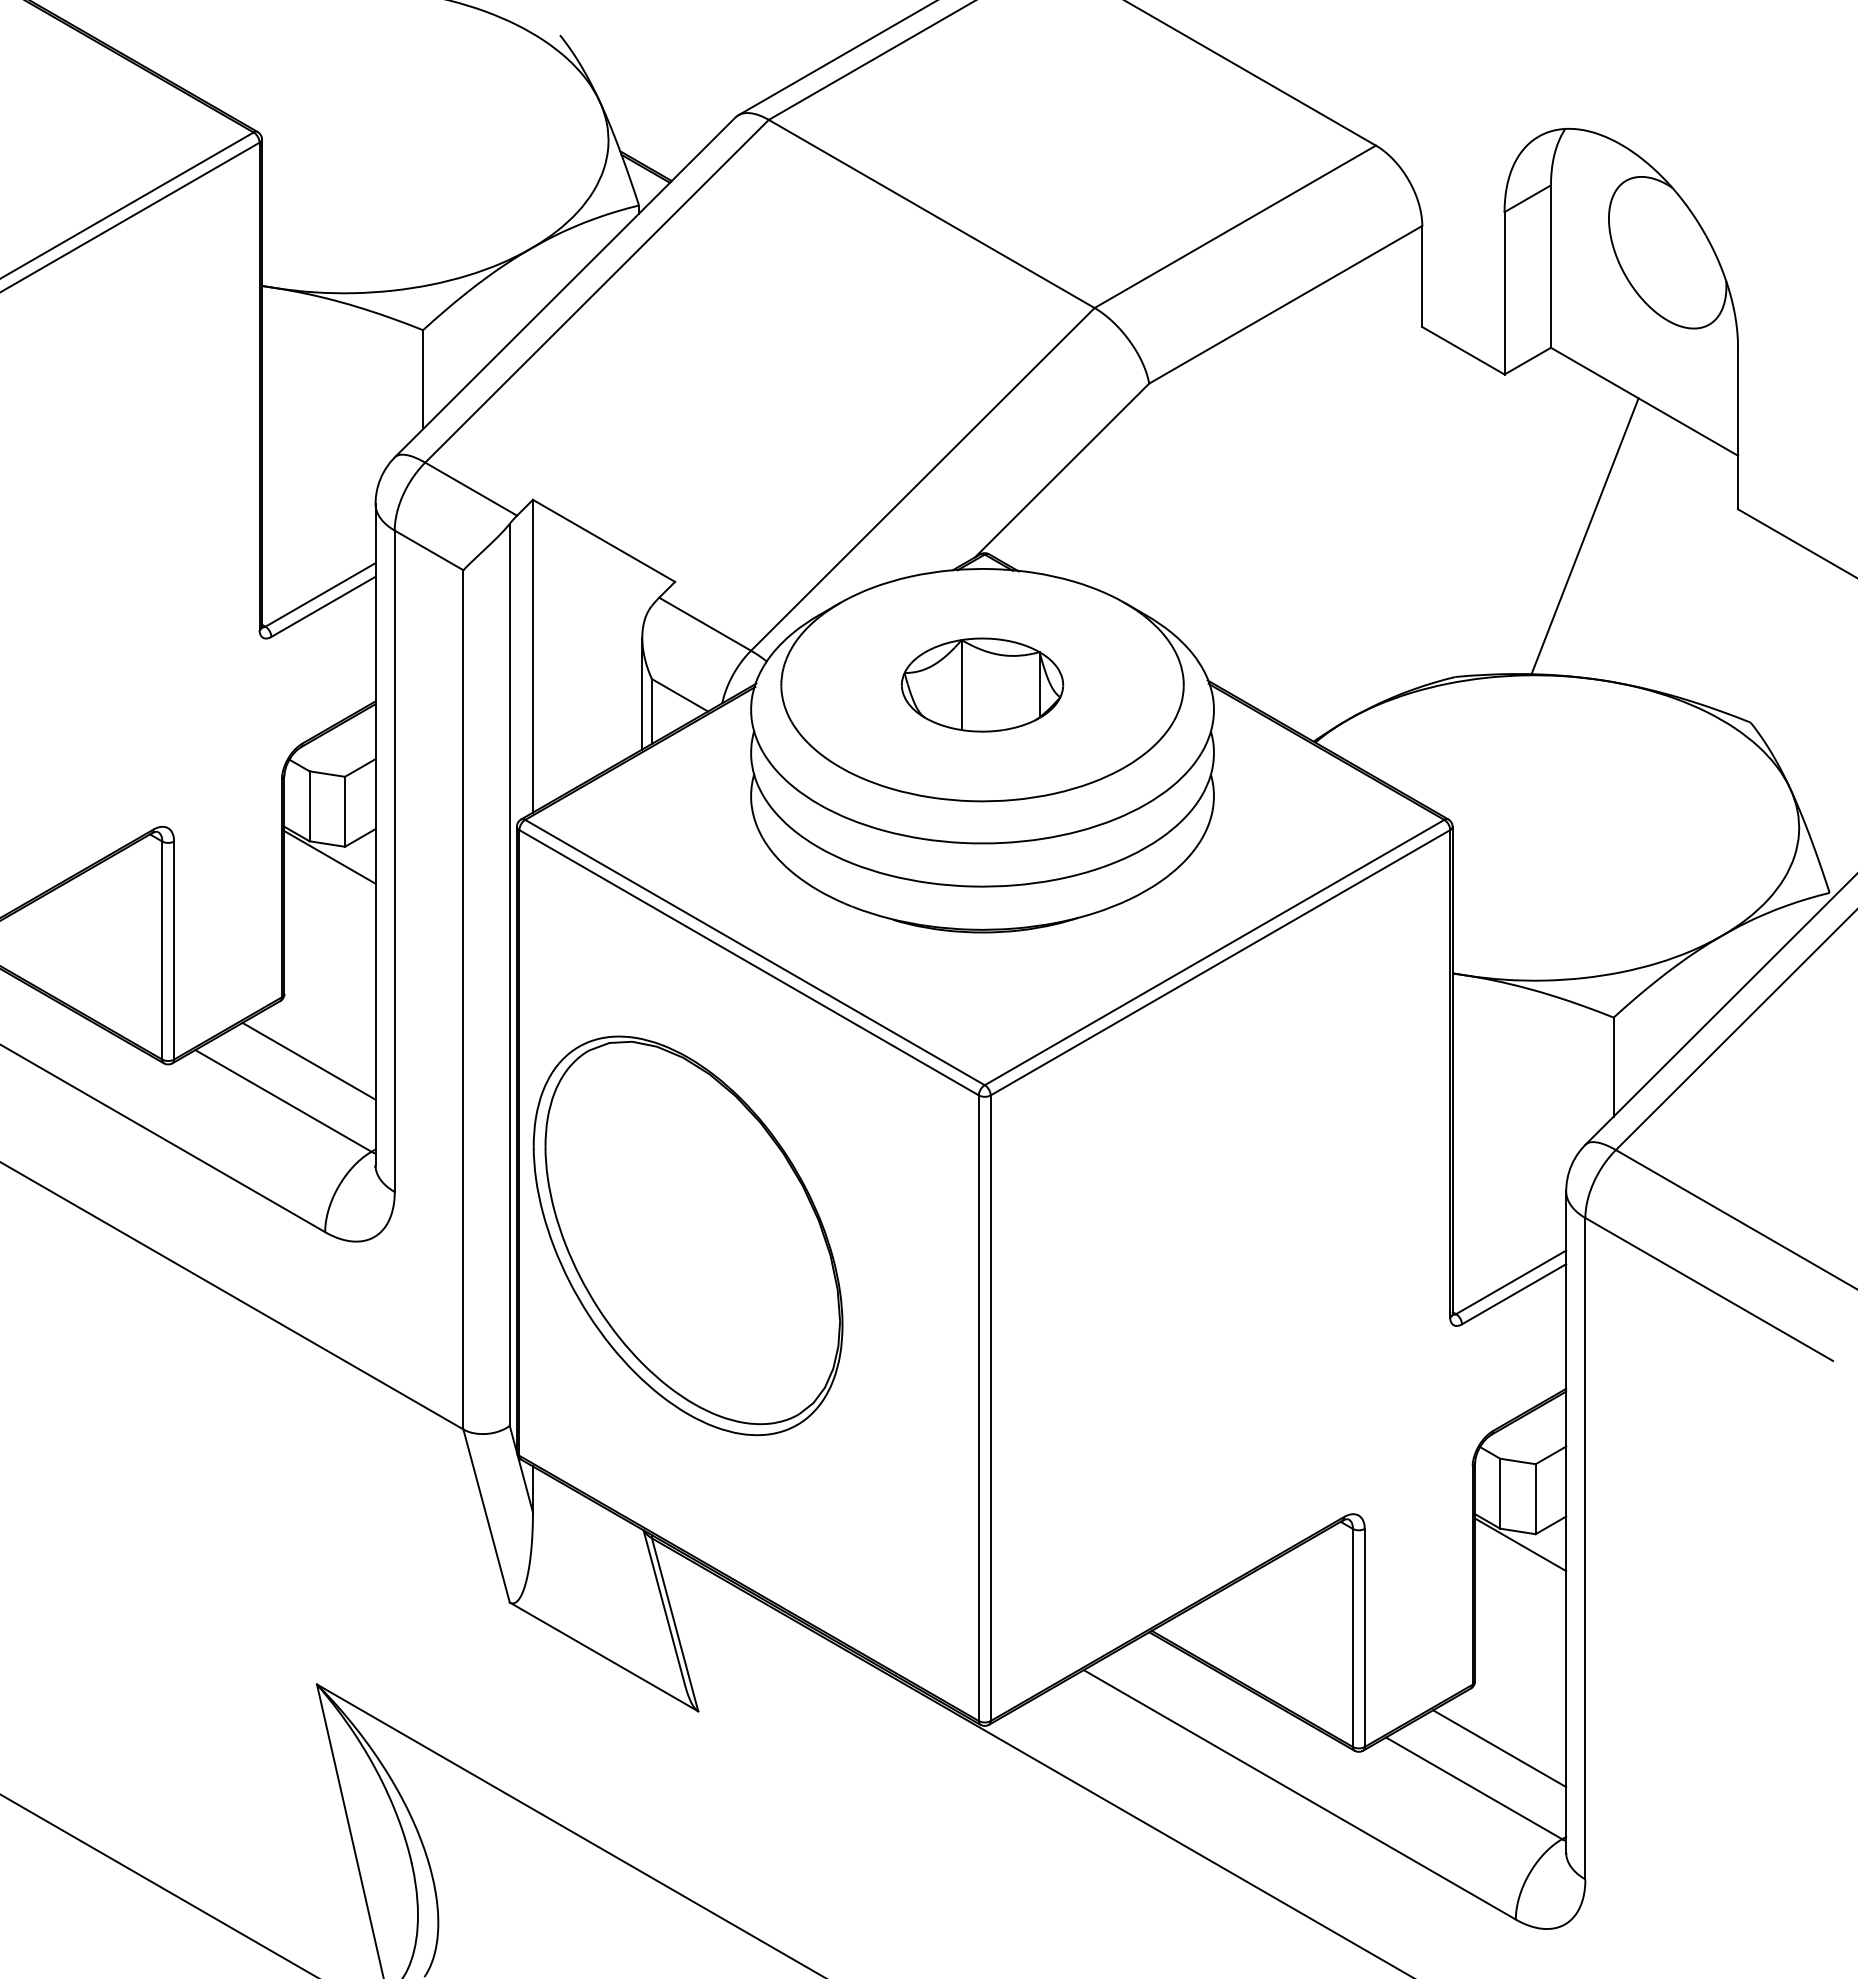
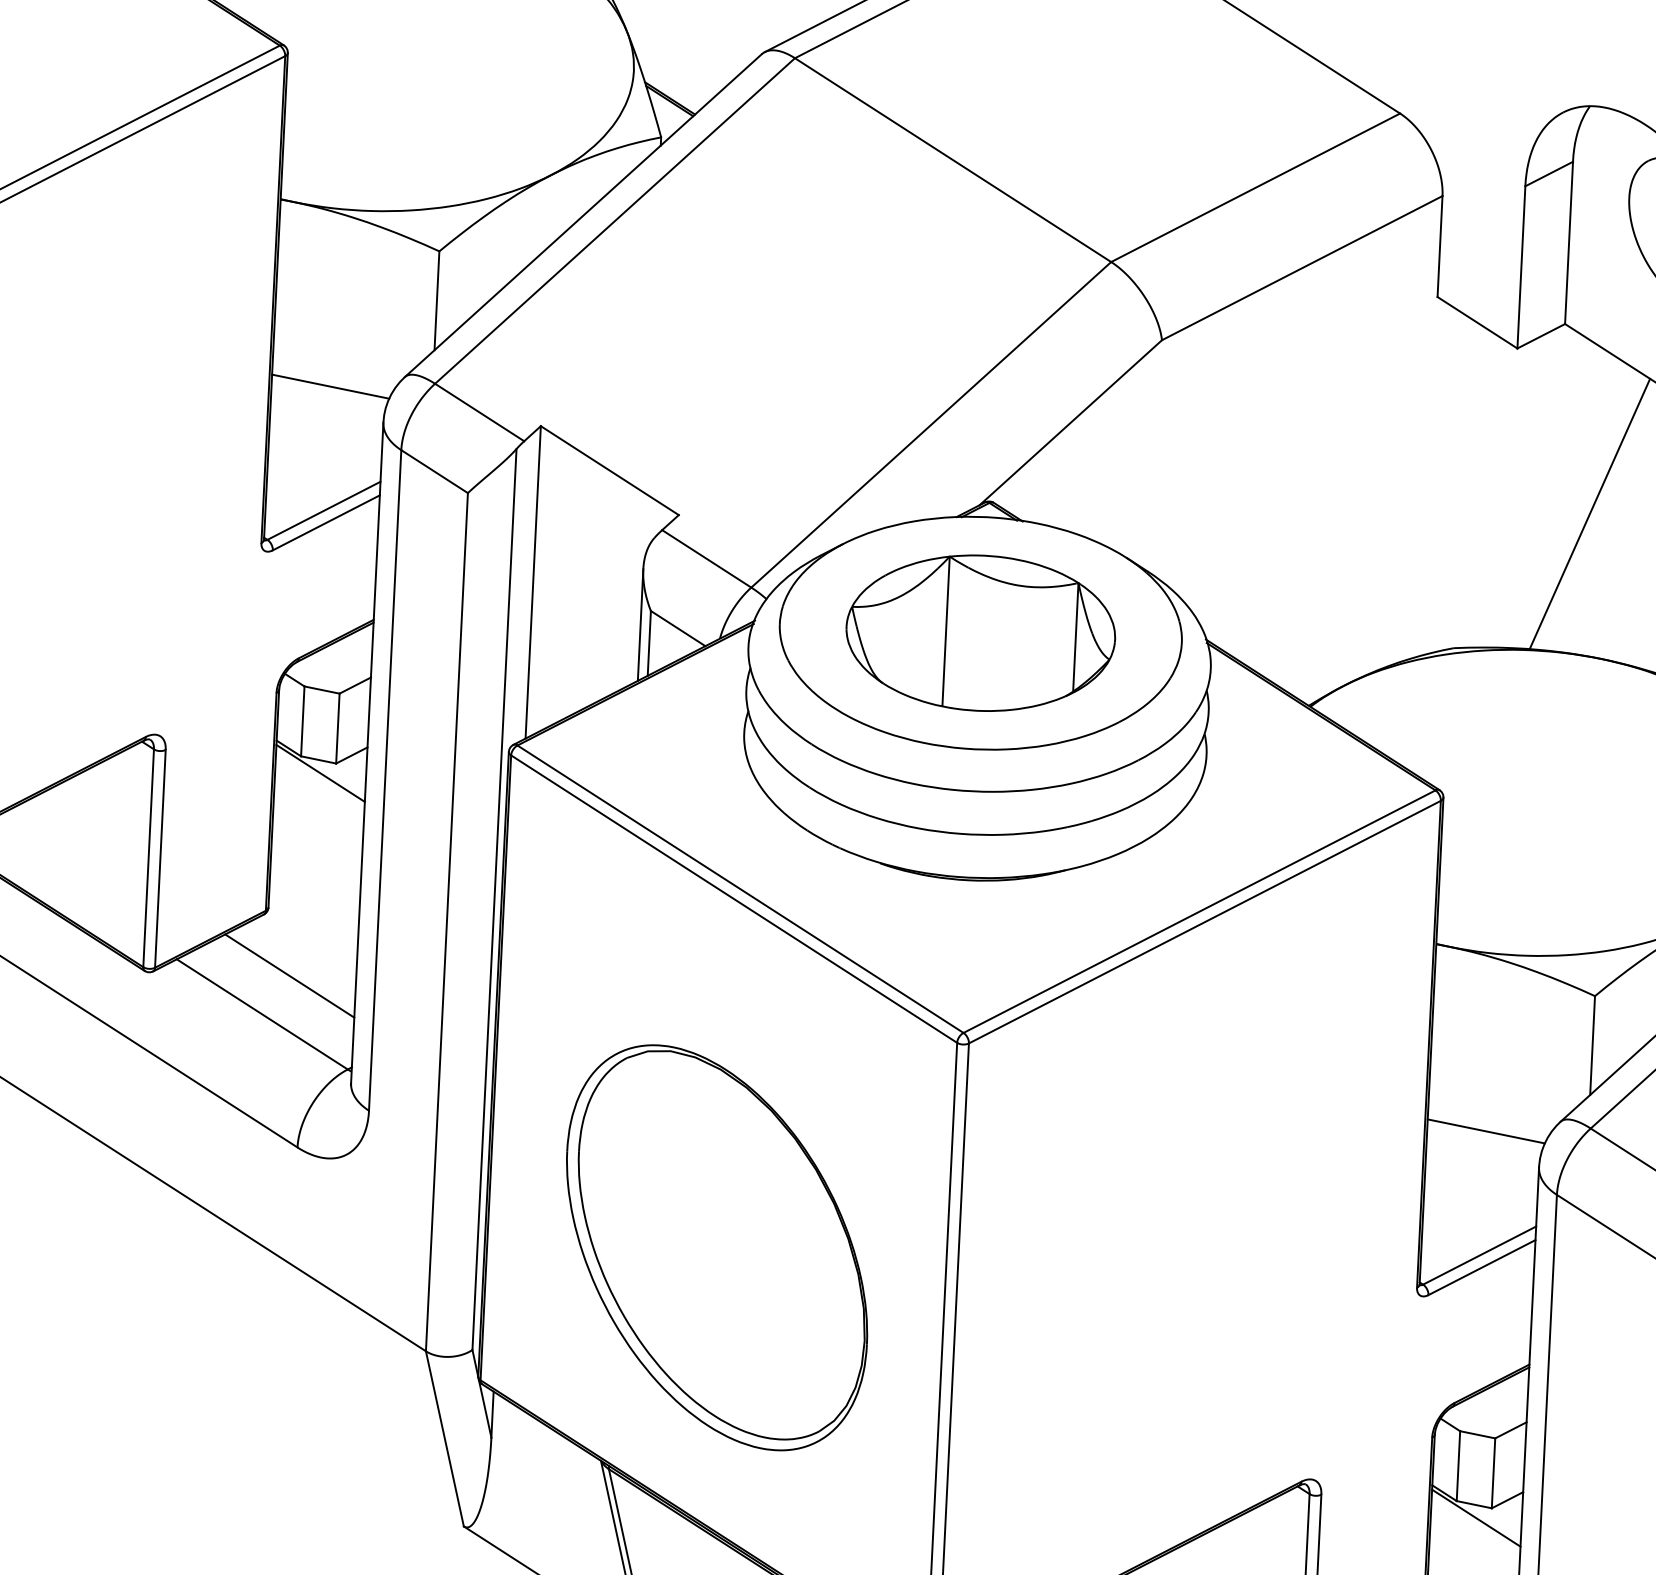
line: (321, 470) -> (331, 386), added
part: (982, 684) -> (980, 632), size x1.67
line: (1511, 1157) -> (1486, 1130), added
part: (687, 1235) -> (716, 1247), moved

